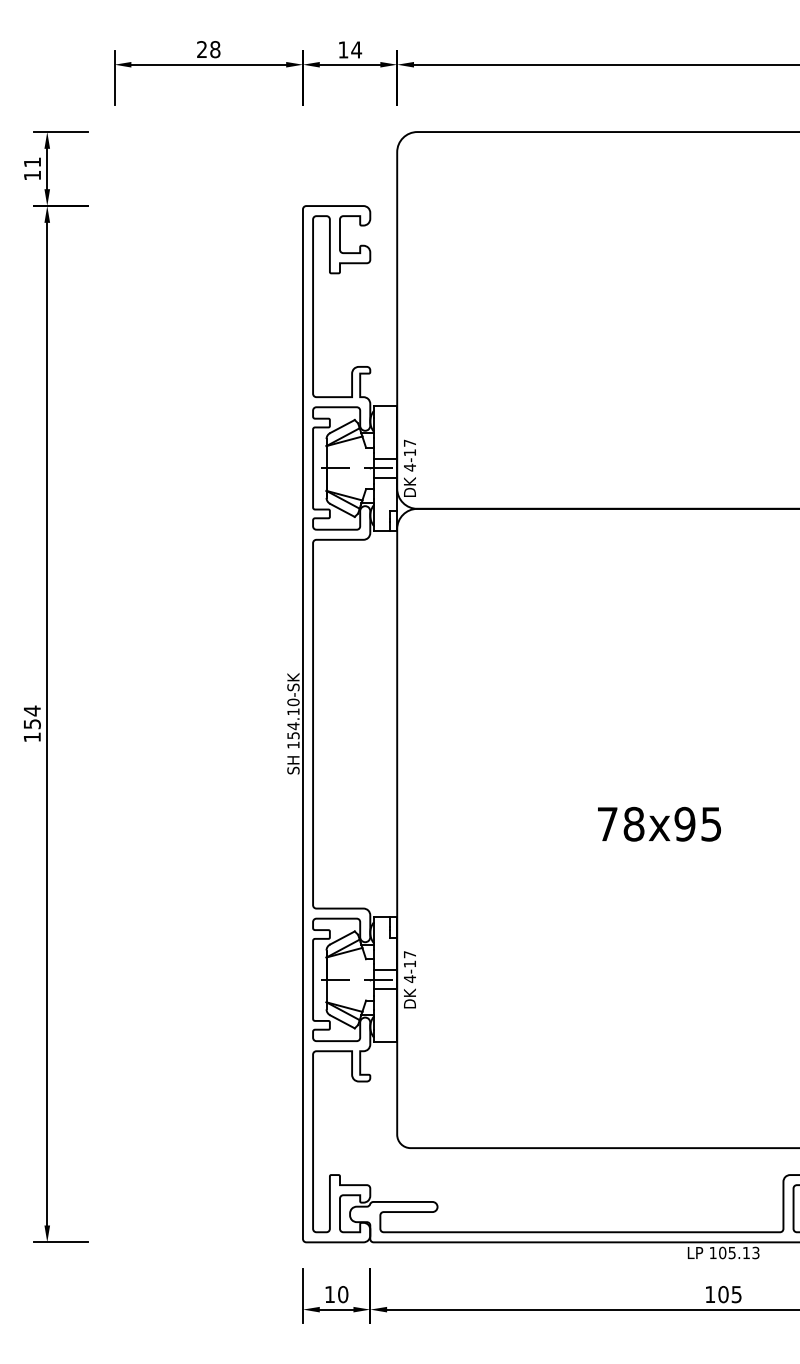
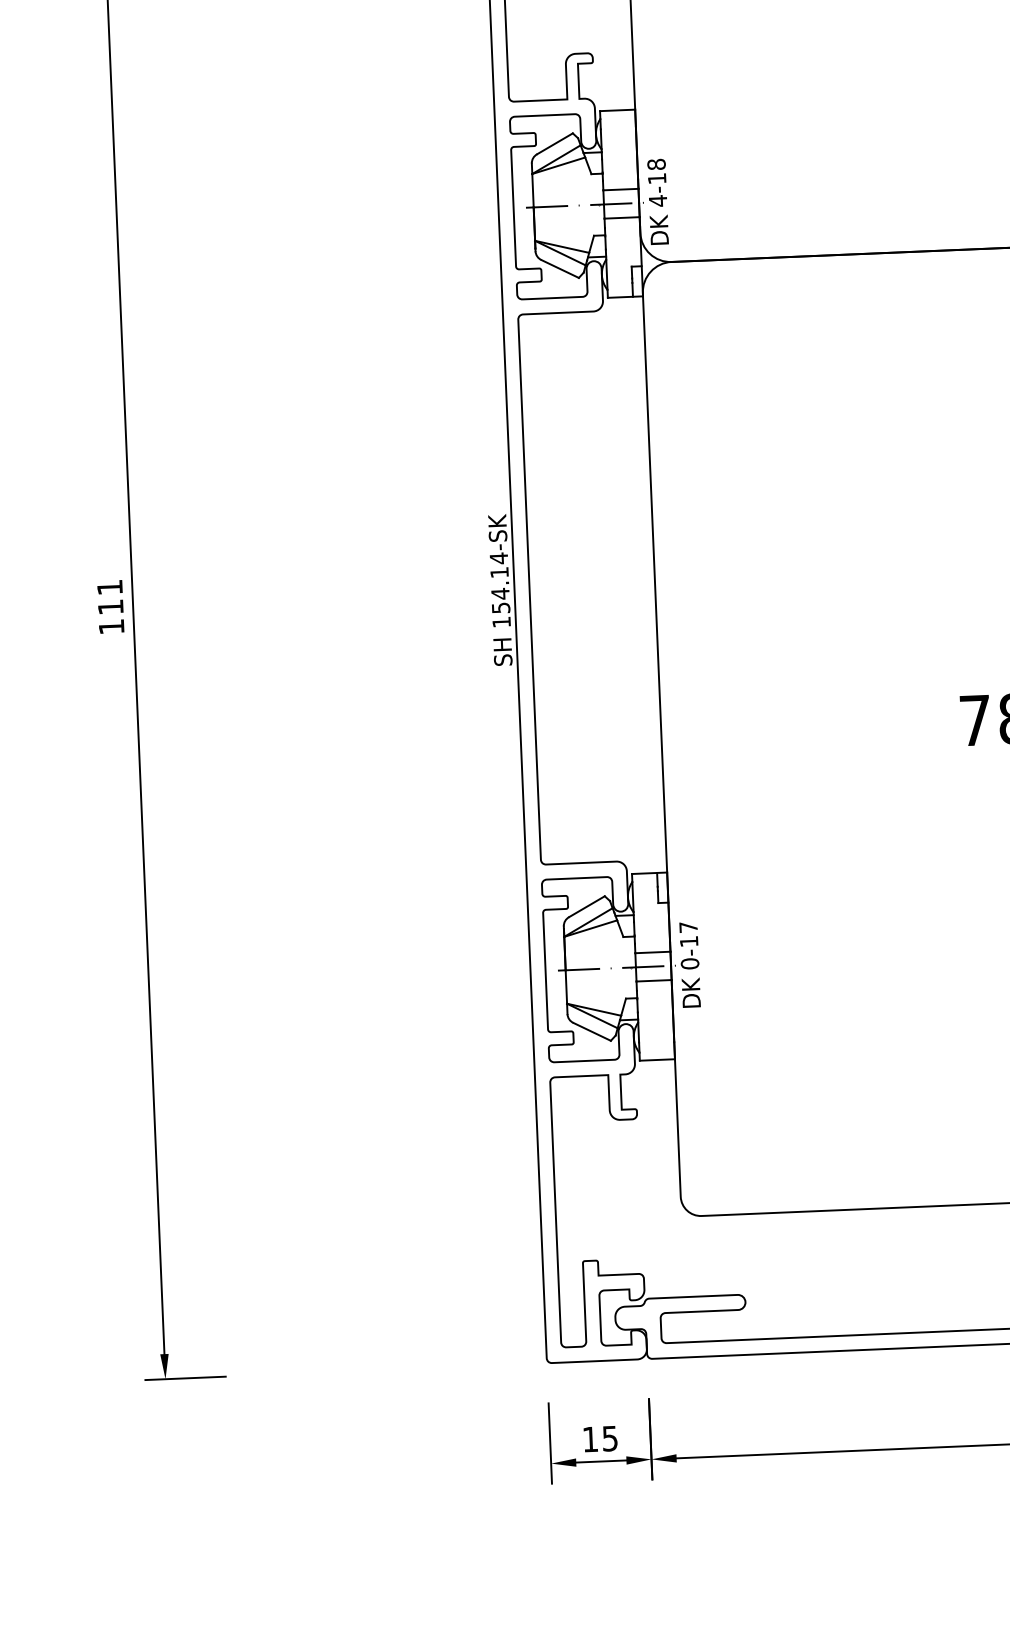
text: (409, 442) -> (655, 163), 4-17 -> 4-18
text: (293, 702) -> (499, 558), 154.10-SK -> 154.14-SK
text: (32, 717) -> (110, 597), 154 -> 111
text: (409, 979) -> (689, 964), 4-17 -> 0-17
text: (343, 1294) -> (610, 1438), 10 -> 15

